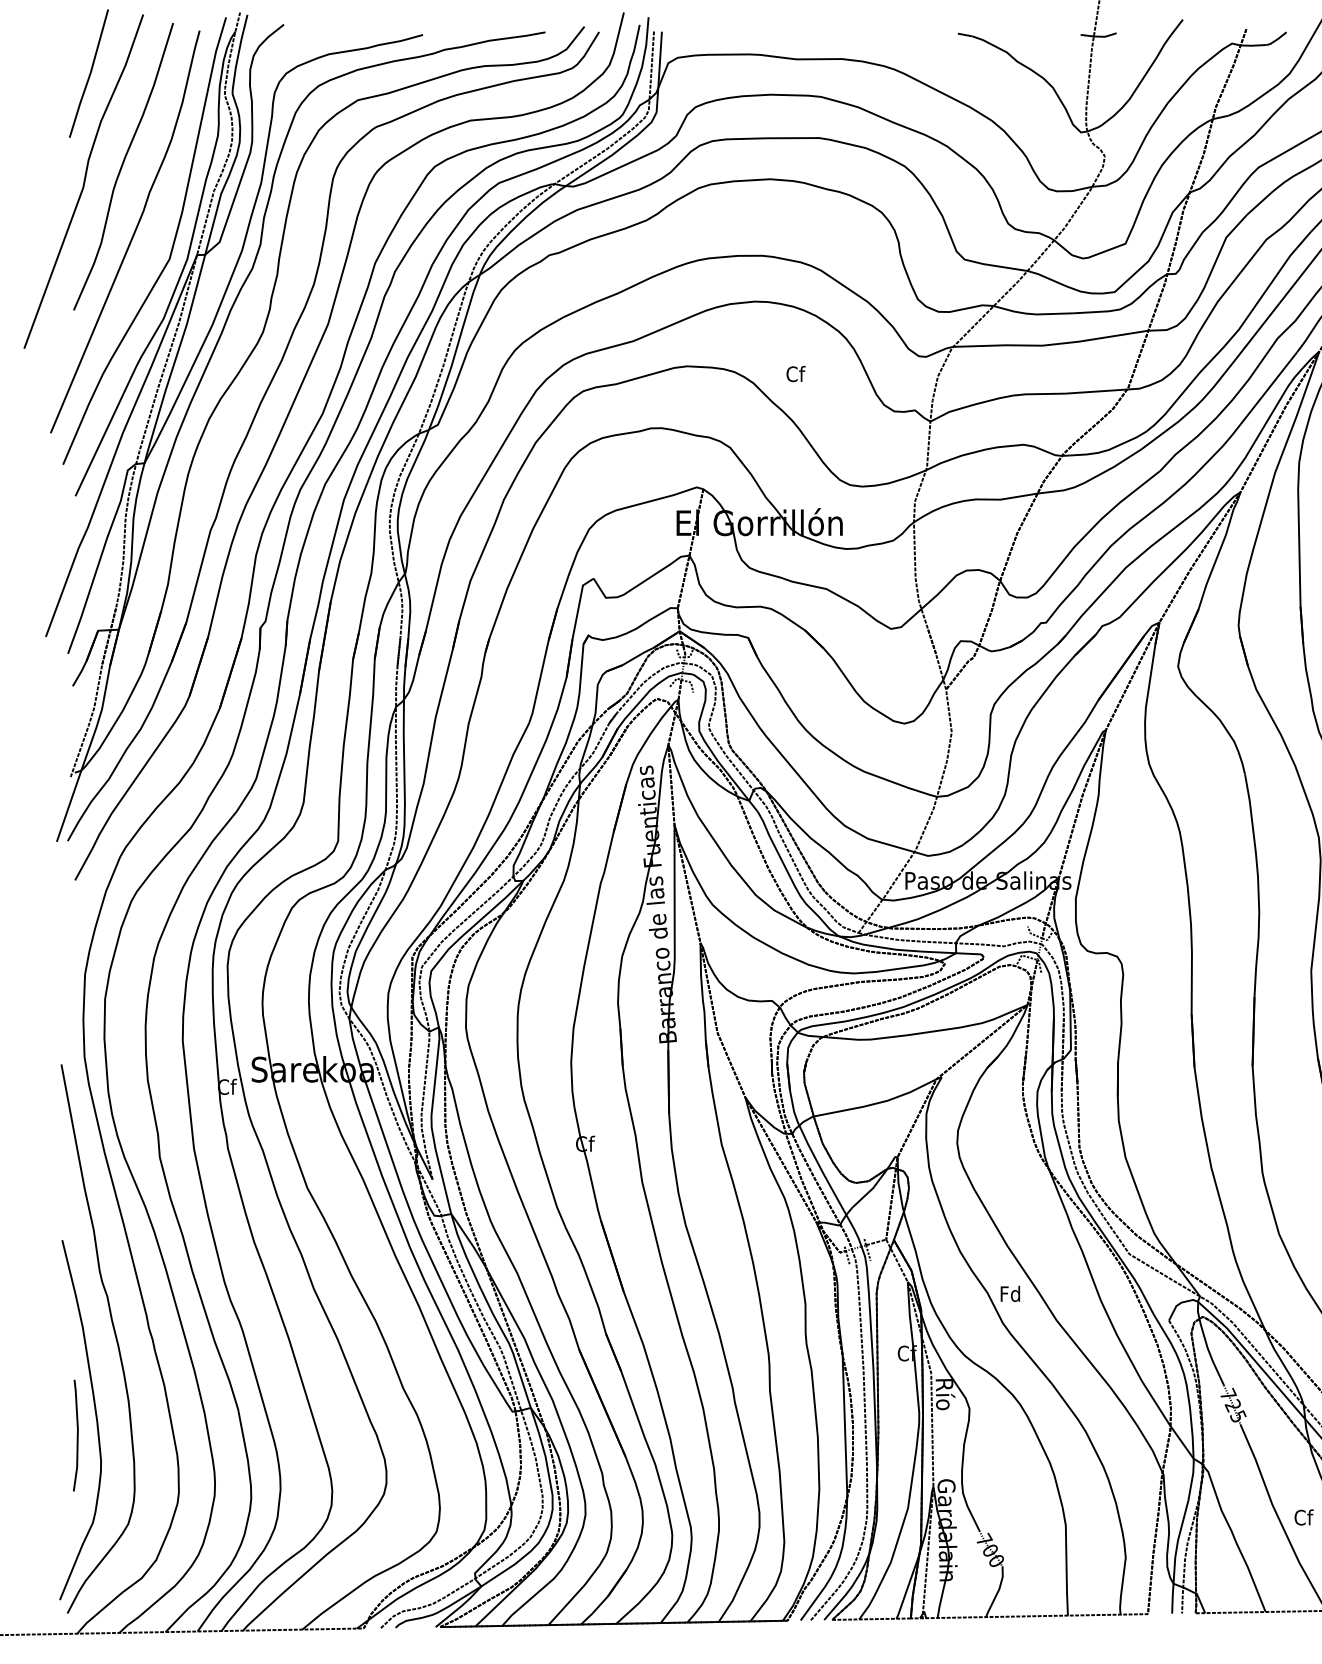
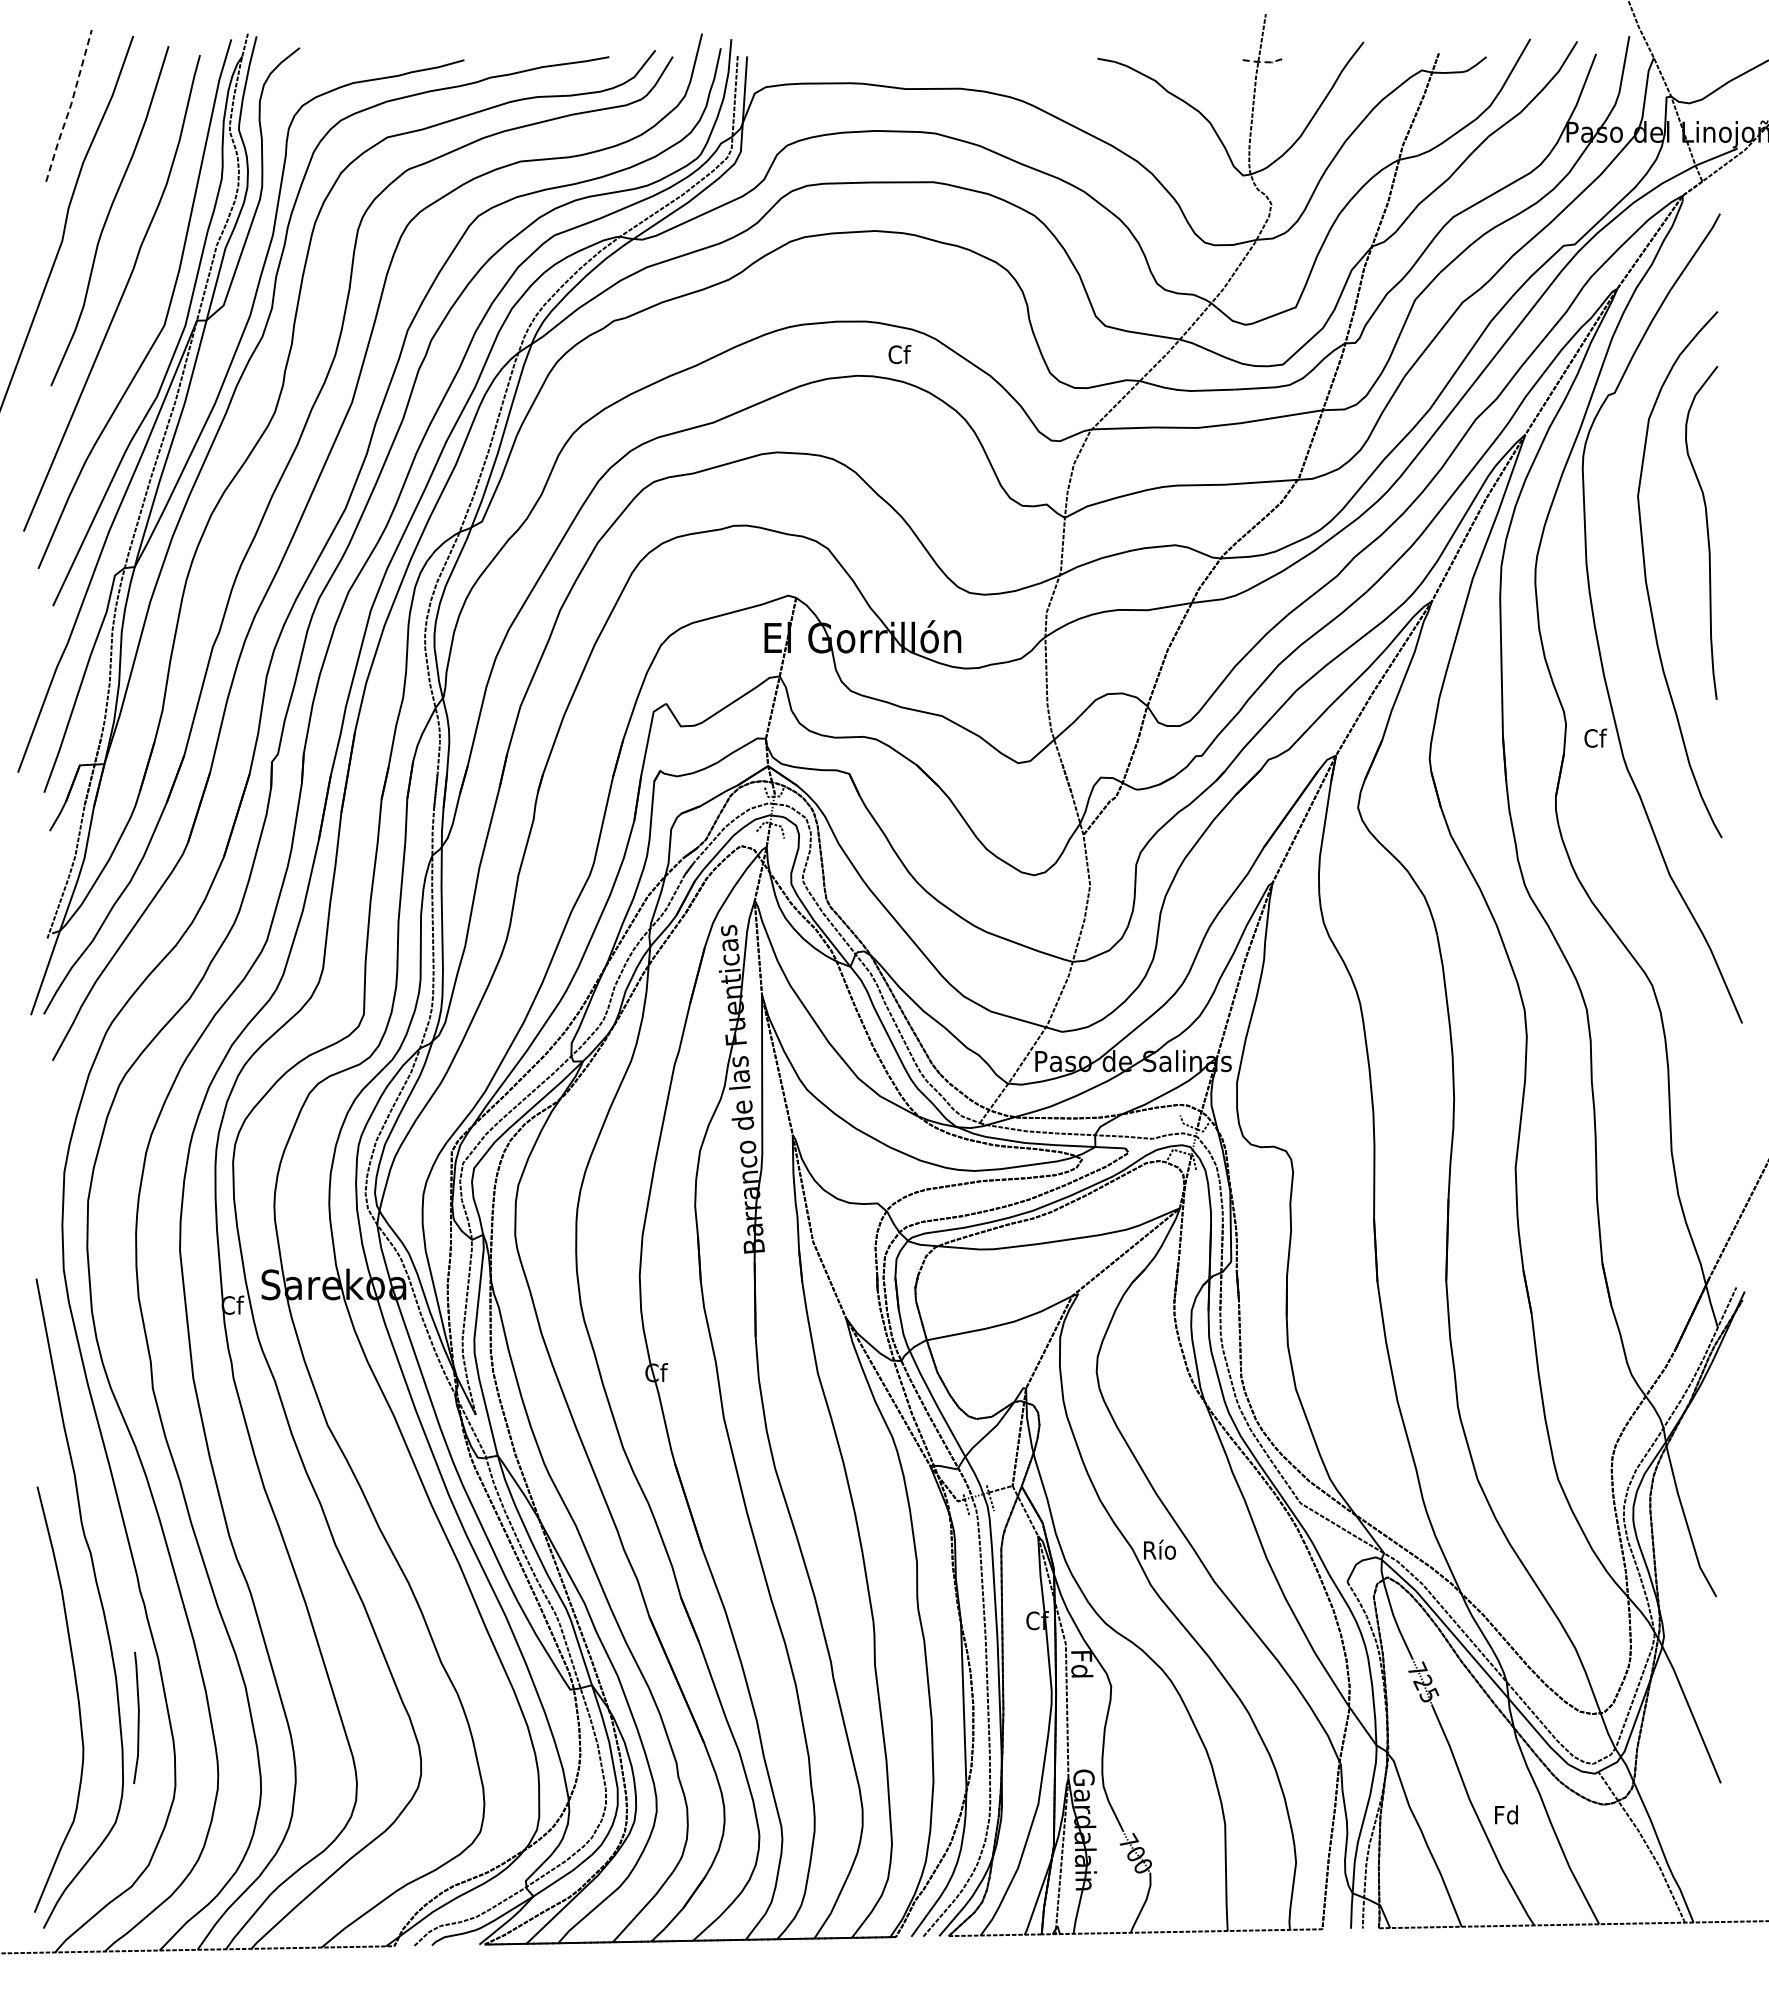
line: (1099, 36) -> (1264, 62), solid -> dashed
line: (90, 74) -> (70, 106), solid -> dashed
text: (795, 374) -> (899, 354), moved
text: (1010, 1293) -> (1159, 1549), Fd -> Río
text: (945, 1395) -> (1082, 1670), Río -> Fd
line: (76, 1435) -> (137, 1717), moved
text: (1303, 1517) -> (1506, 1814), Cf -> Fd

